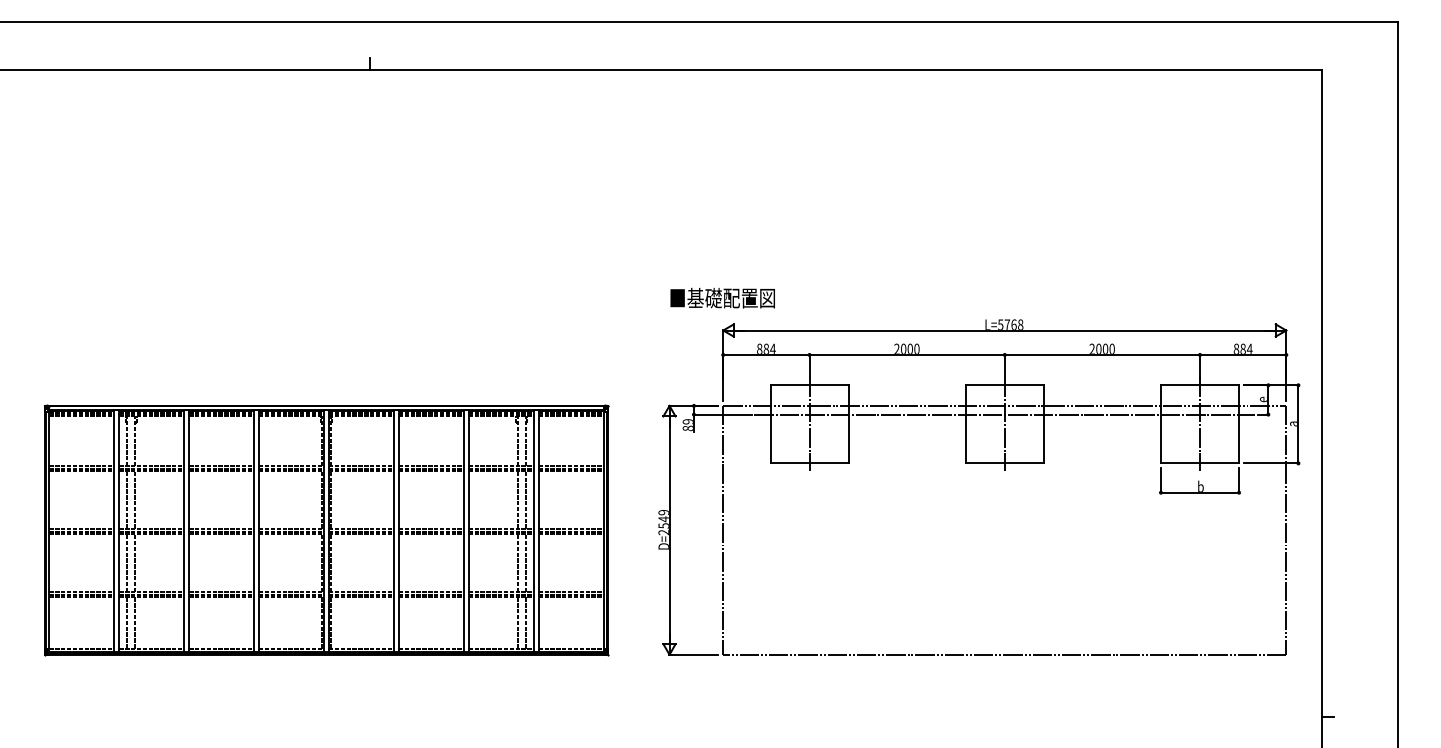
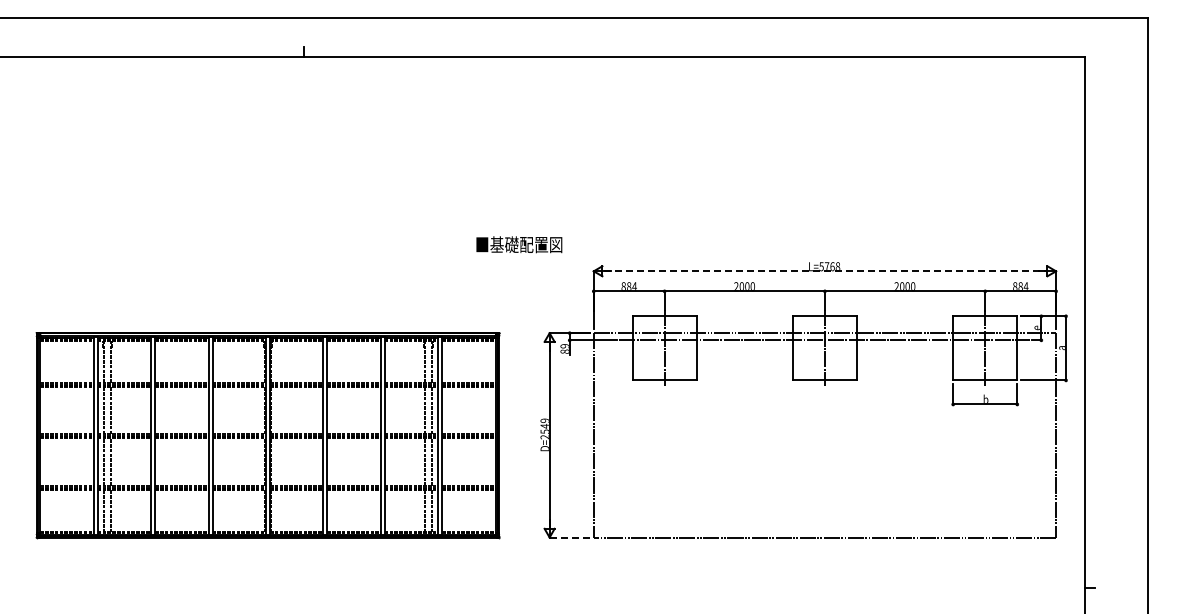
text: (722, 297) -> (519, 244), moved
line: (1005, 330) -> (825, 271), solid -> dashed
line: (693, 654) -> (569, 537), solid -> dashed

